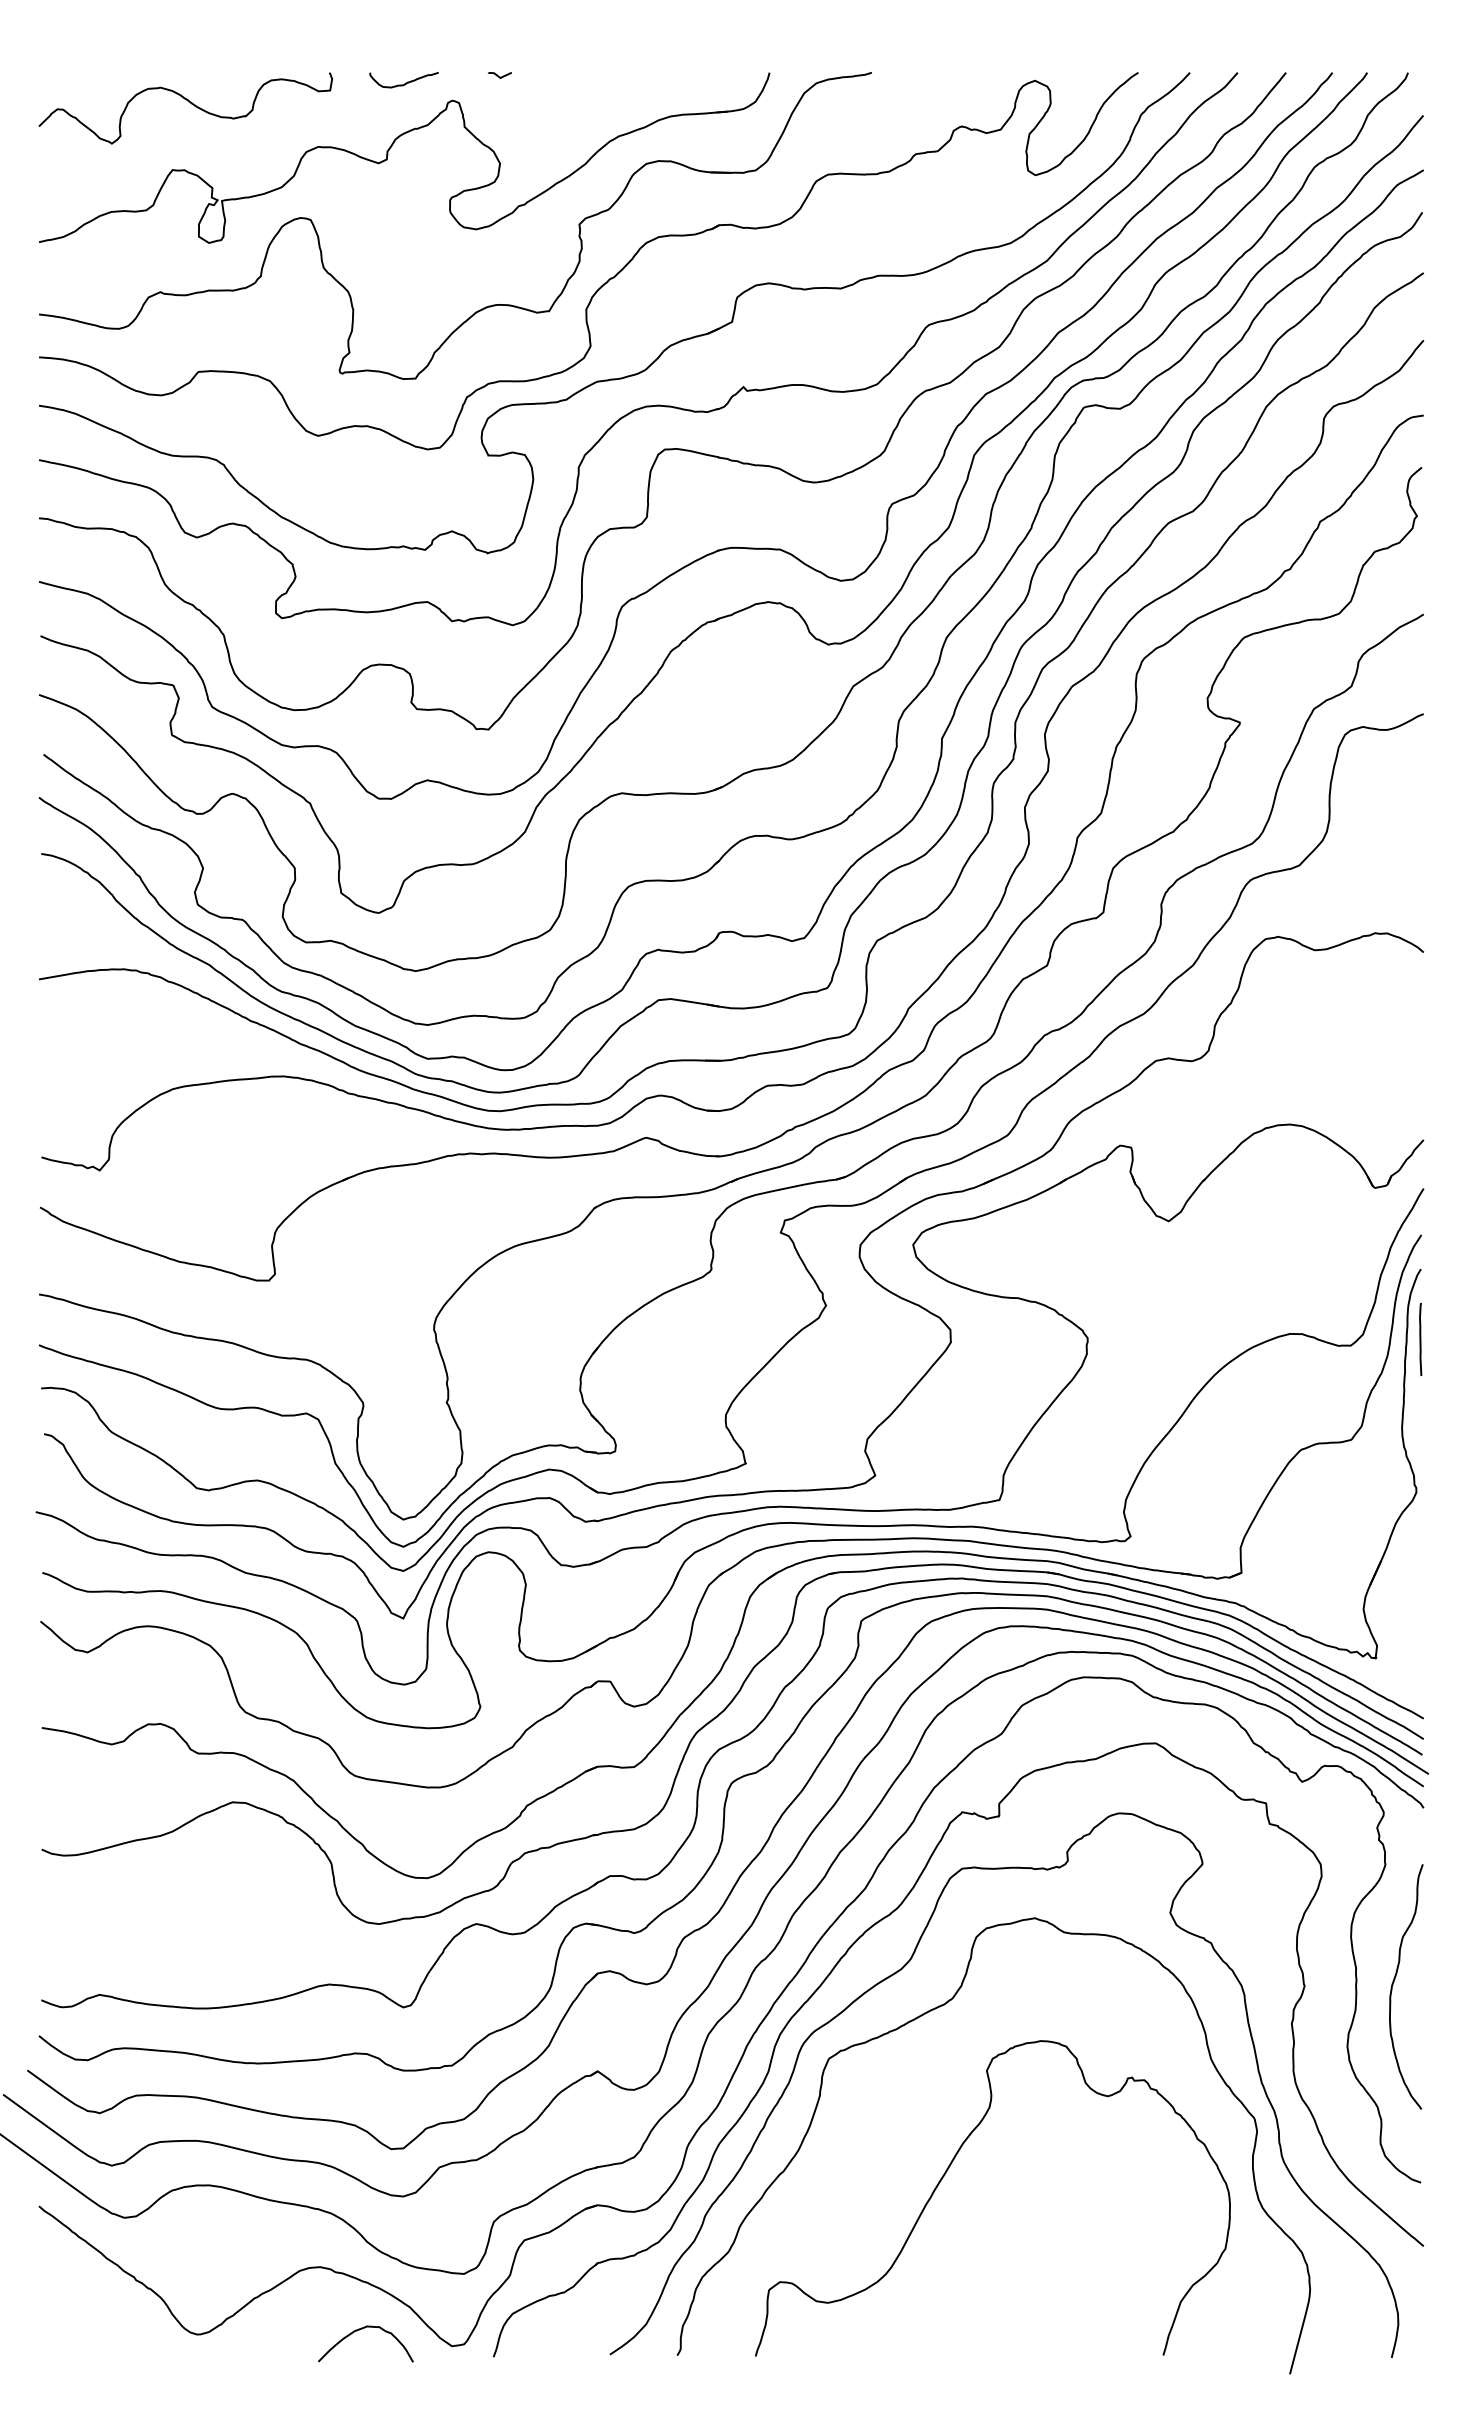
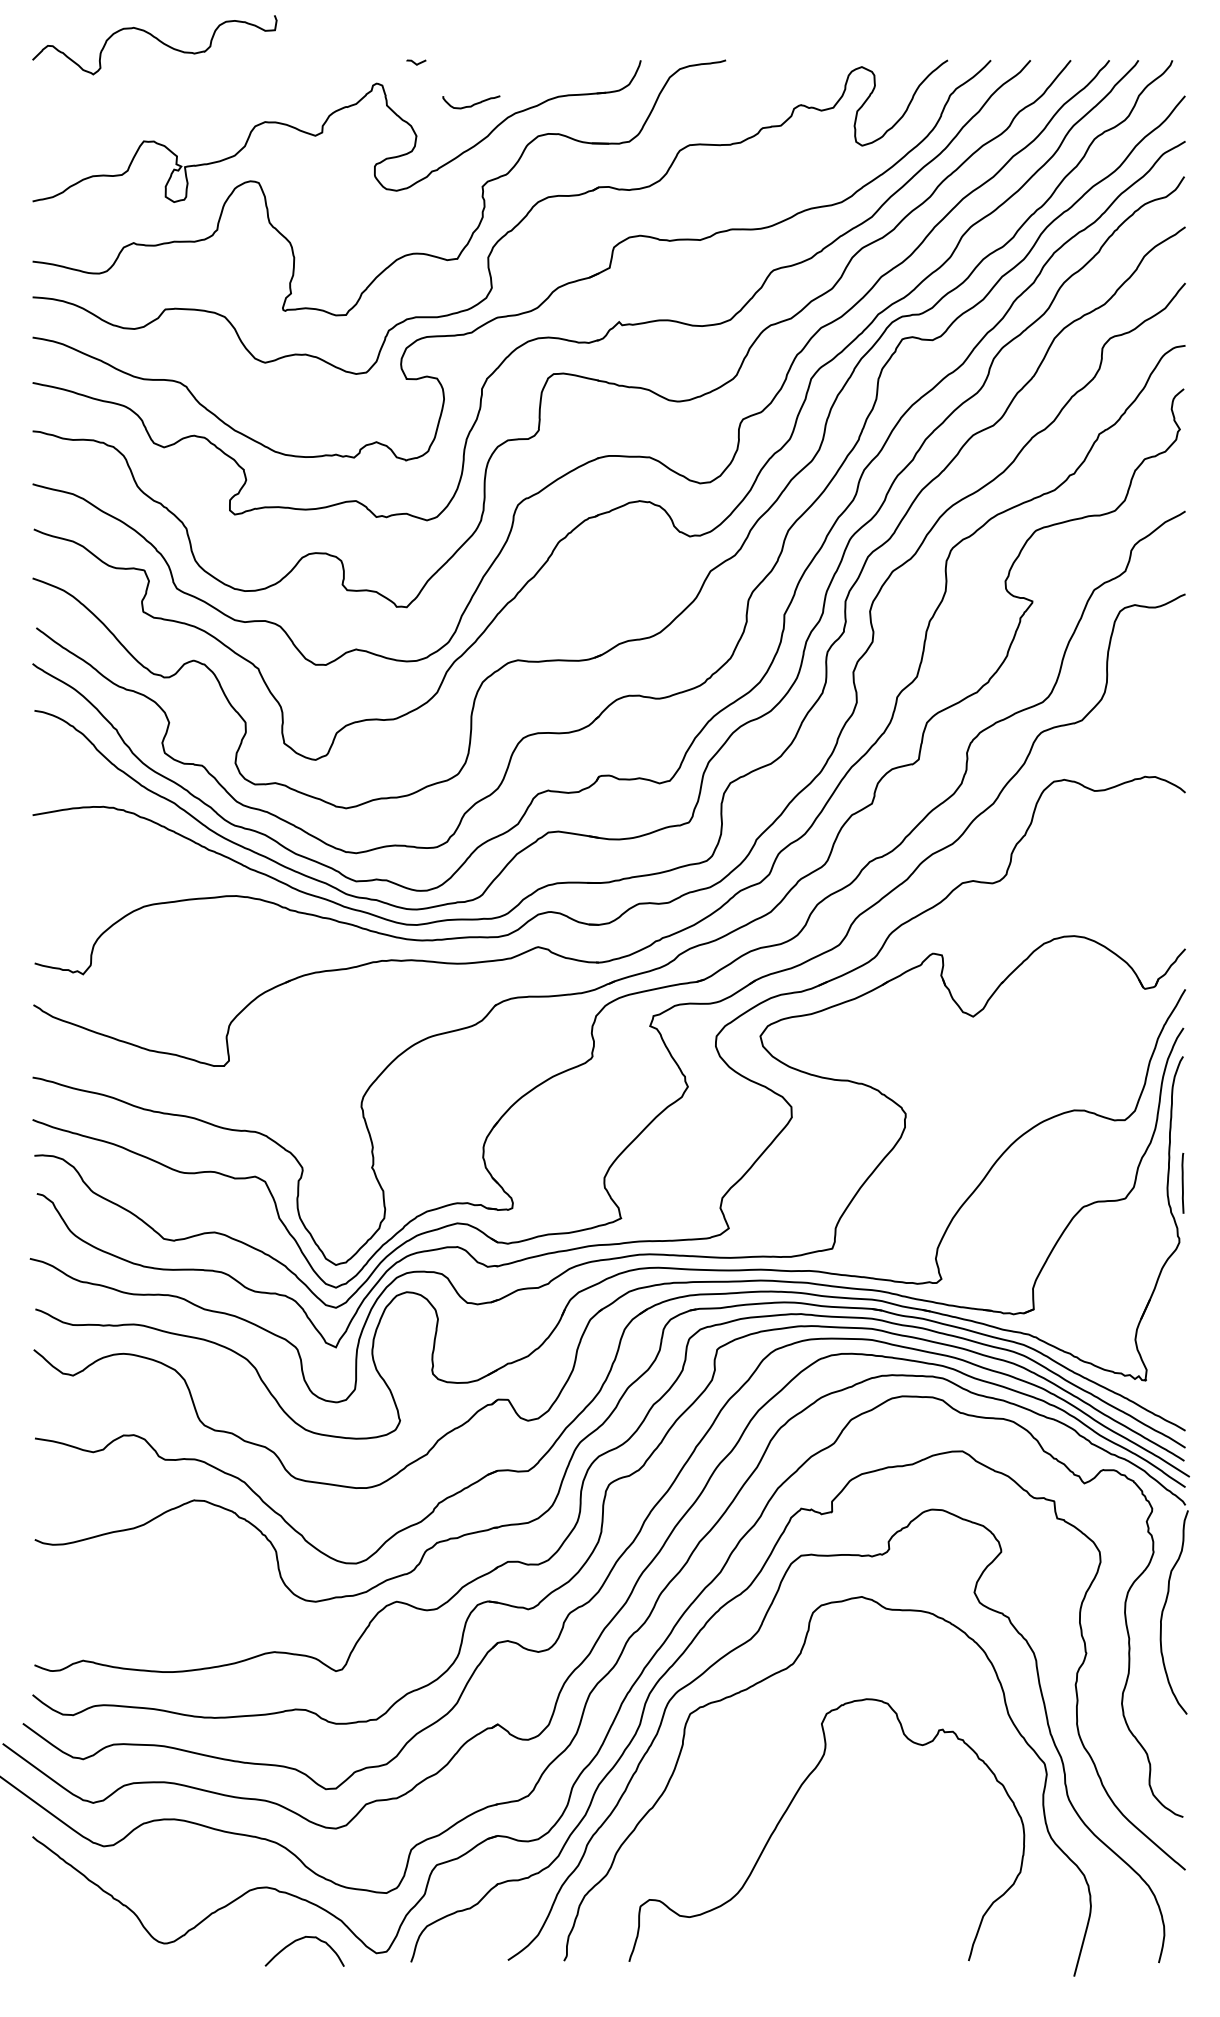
curve: (405, 82) -> (472, 104), moved
curve: (190, 103) -> (158, 41), moved
line: (1420, 1339) -> (1182, 1183), moved
curve: (1394, 1982) -> (1164, 1608), moved

